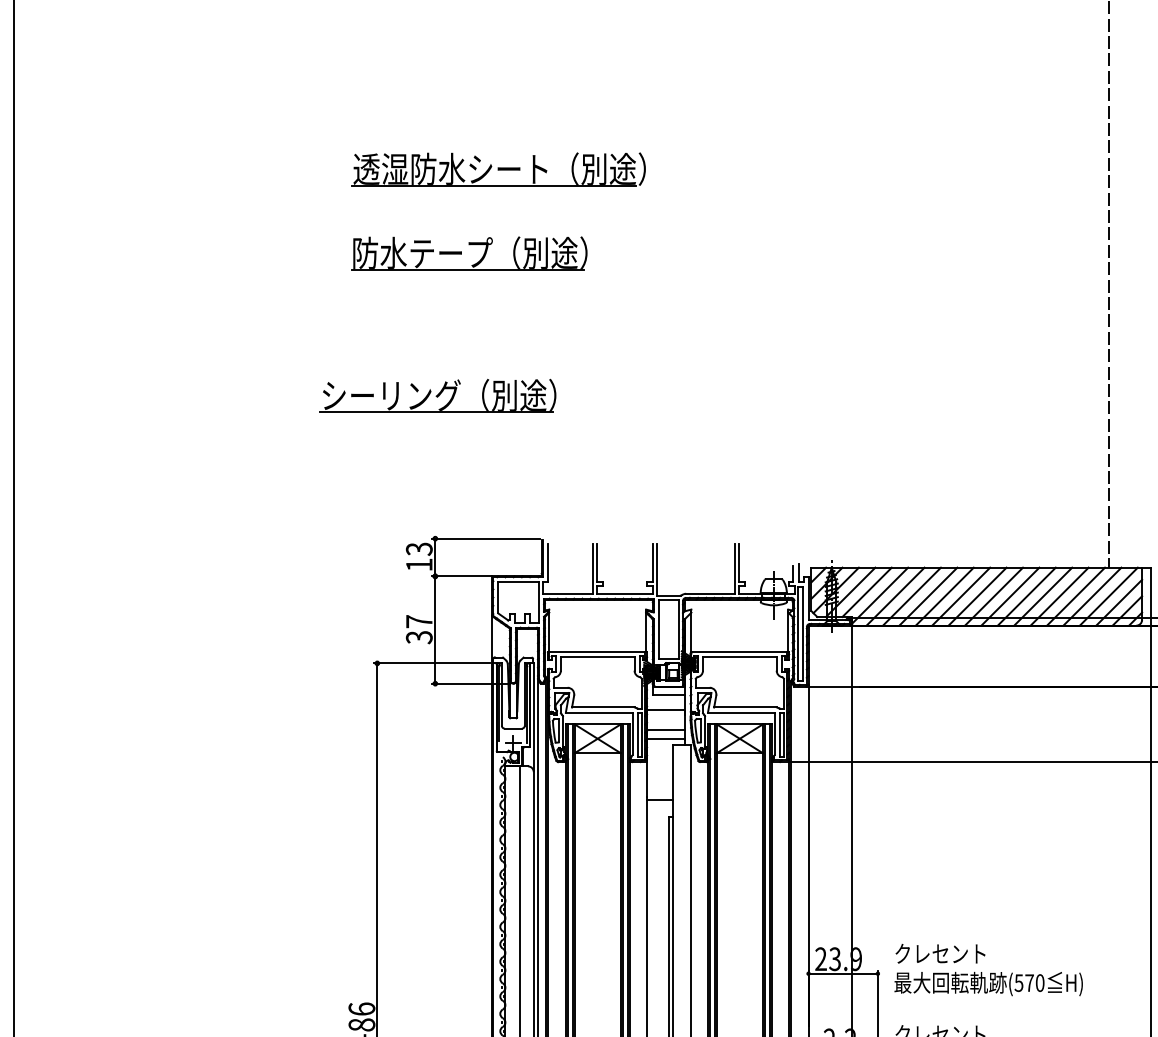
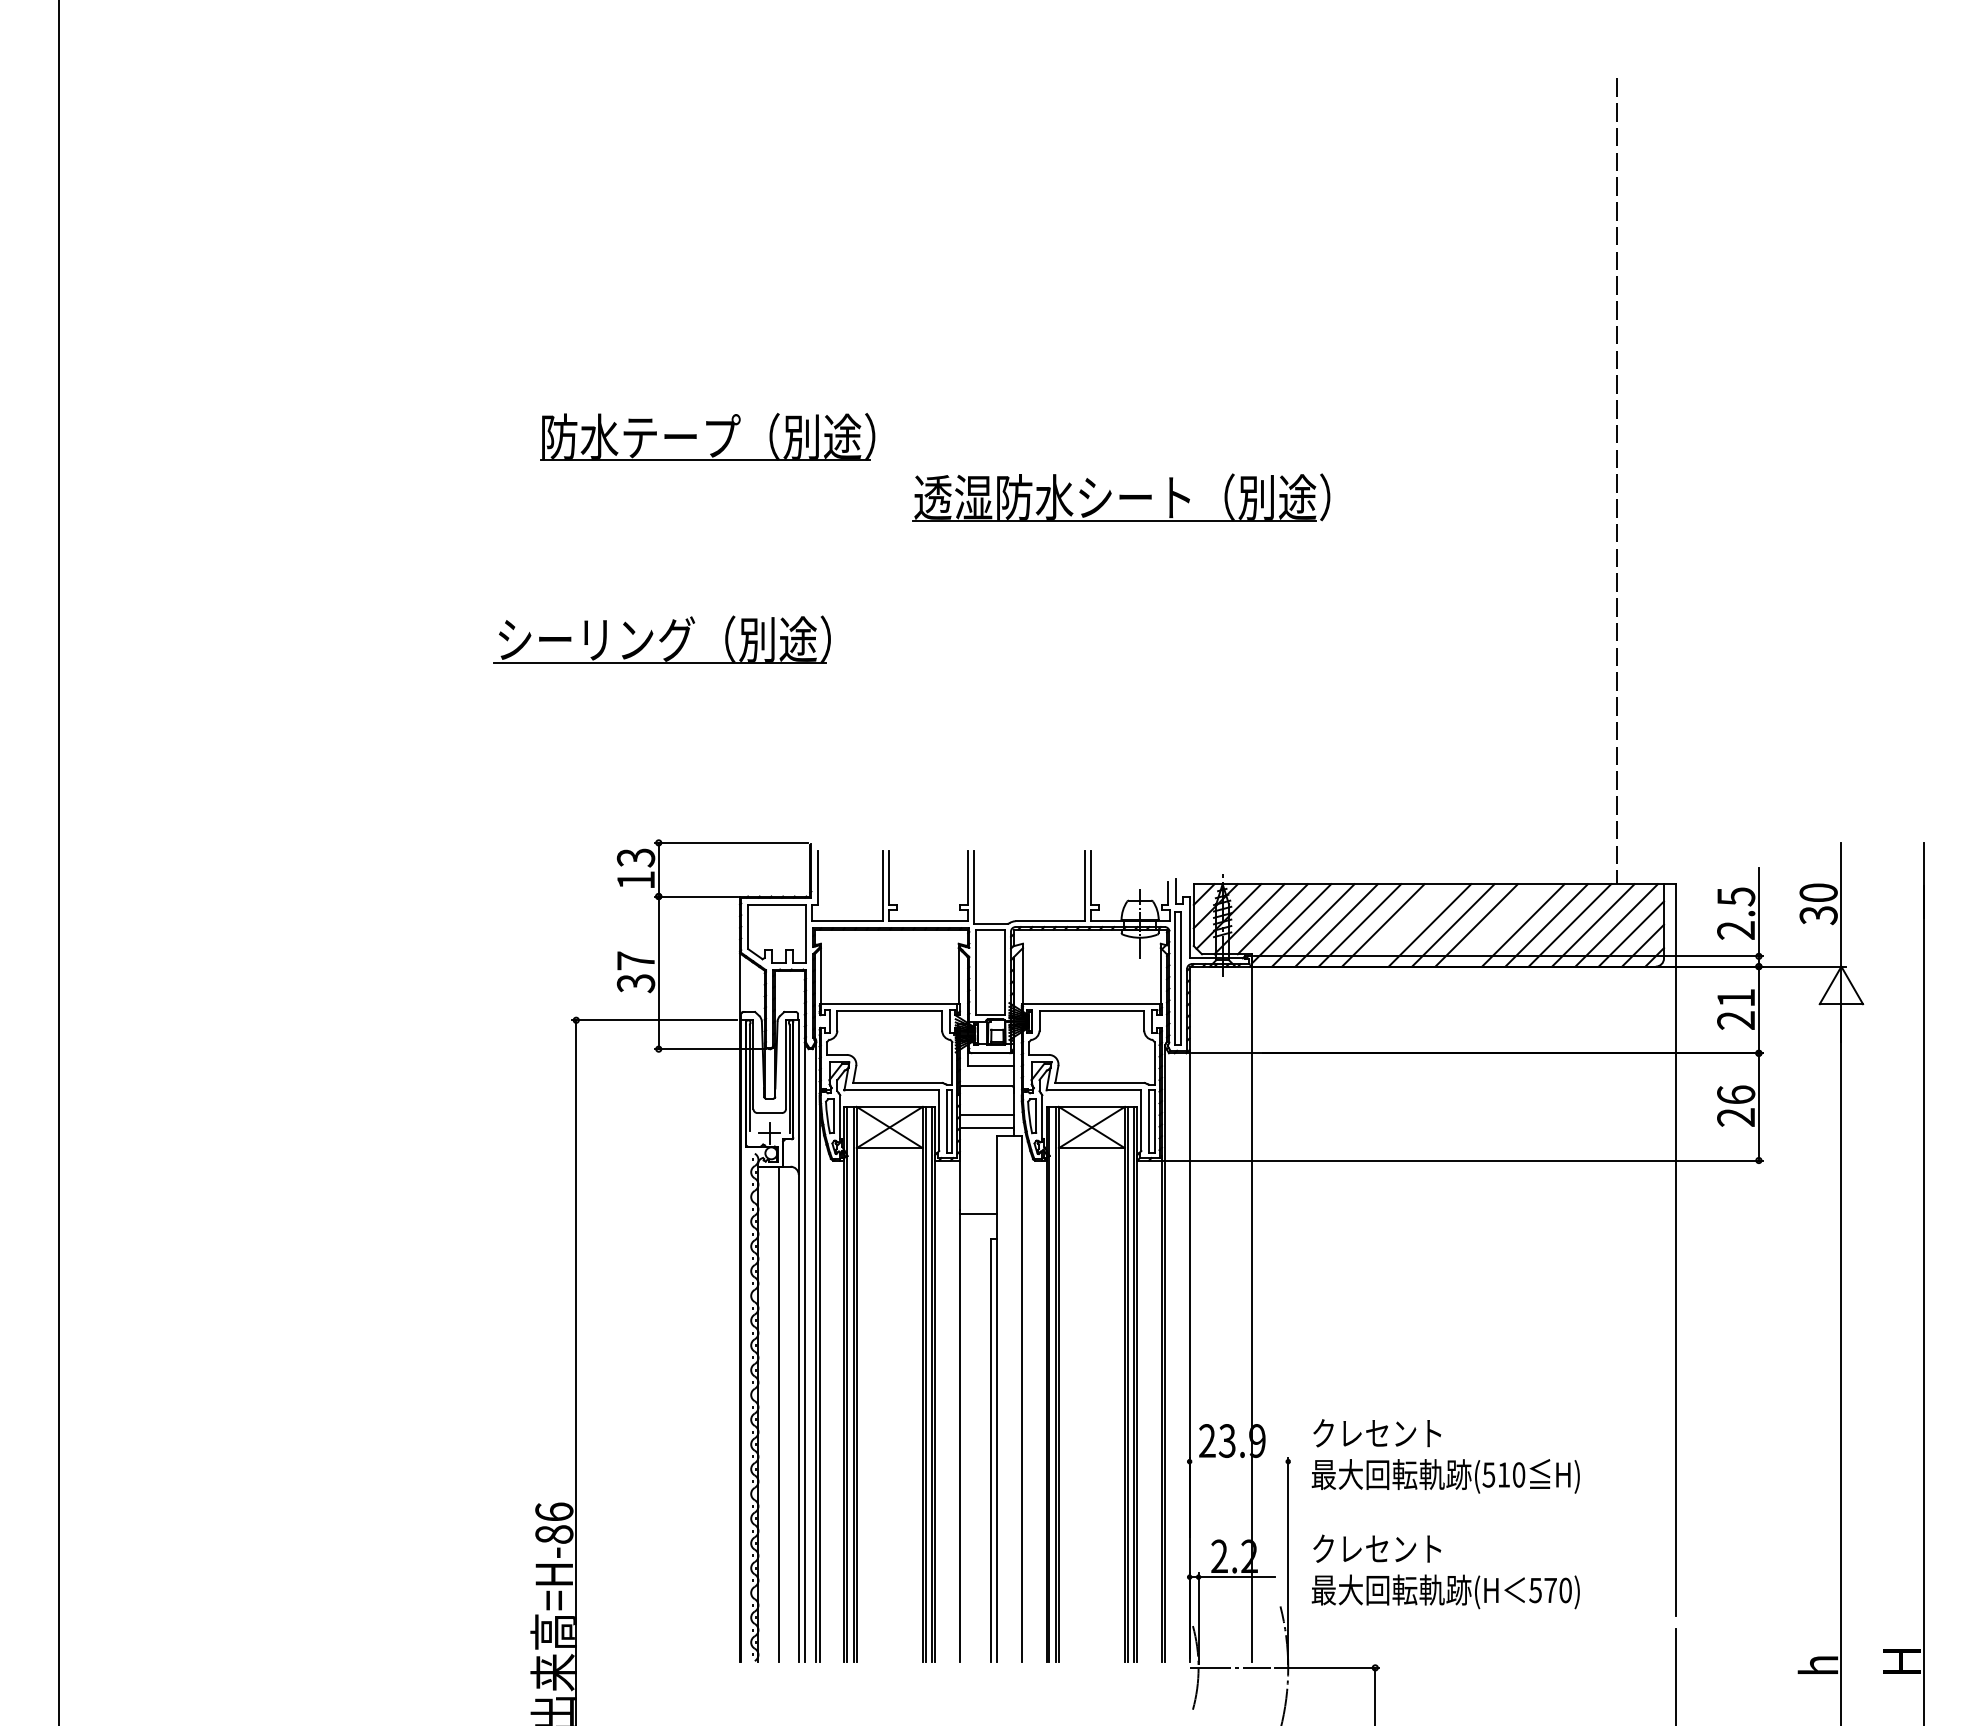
part: (499, 169) -> (1121, 497), moved
line: (961, 596) -> (1406, 925), removed
line: (1026, 596) -> (1499, 925), removed
line: (842, 973) -> (1238, 1461), removed
text: (1029, 982) -> (1504, 1474), (570 -> (510

